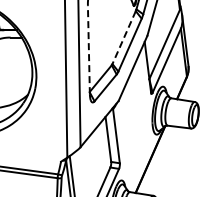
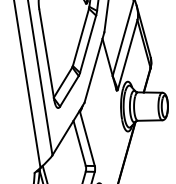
line: (124, 37) -> (81, 37), dashed -> solid
line: (88, 49) -> (46, 54), dashed -> solid

